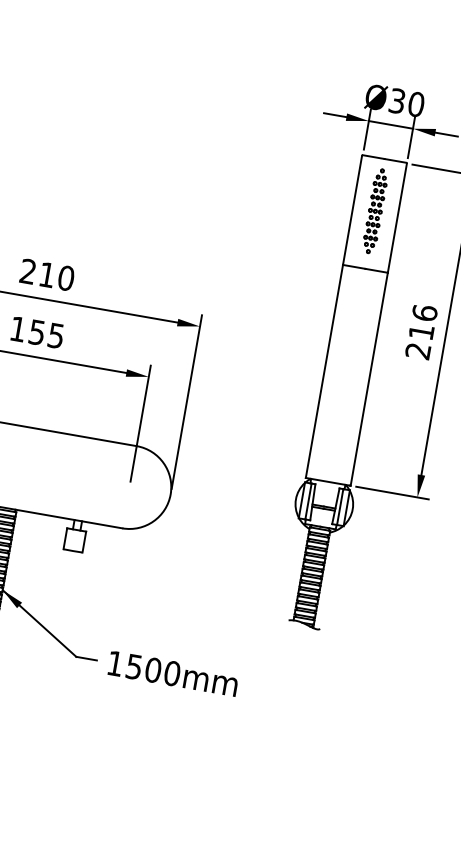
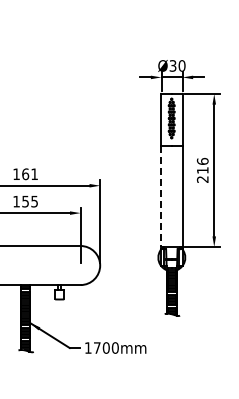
text: (46, 275) -> (25, 174), 210 -> 161
line: (325, 371) -> (161, 196), solid -> dashed
text: (134, 665) -> (97, 347), 1500mm -> 1700mm

